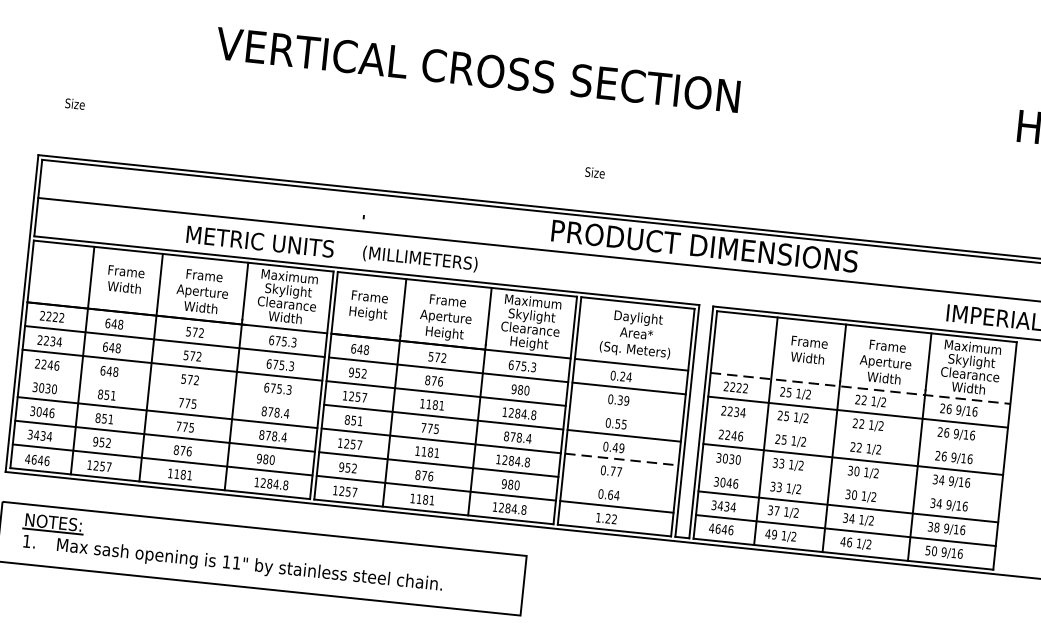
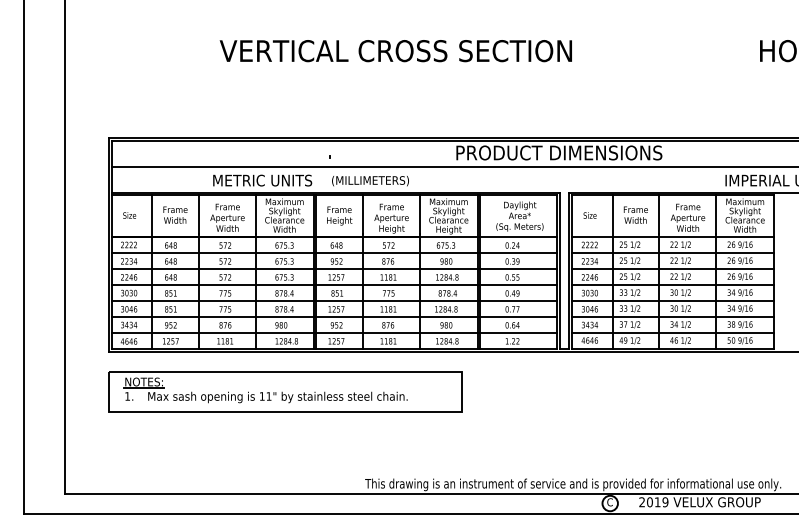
text: (74, 104) -> (129, 215), moved
text: (594, 172) -> (589, 215), moved
line: (170, 388) -> (212, 284), added
line: (861, 389) -> (673, 237), dashed -> solid
line: (626, 411) -> (518, 268), added
line: (855, 435) -> (672, 268), added
line: (623, 459) -> (519, 300), dashed -> solid
line: (619, 482) -> (518, 316), added
line: (850, 482) -> (672, 300), added

